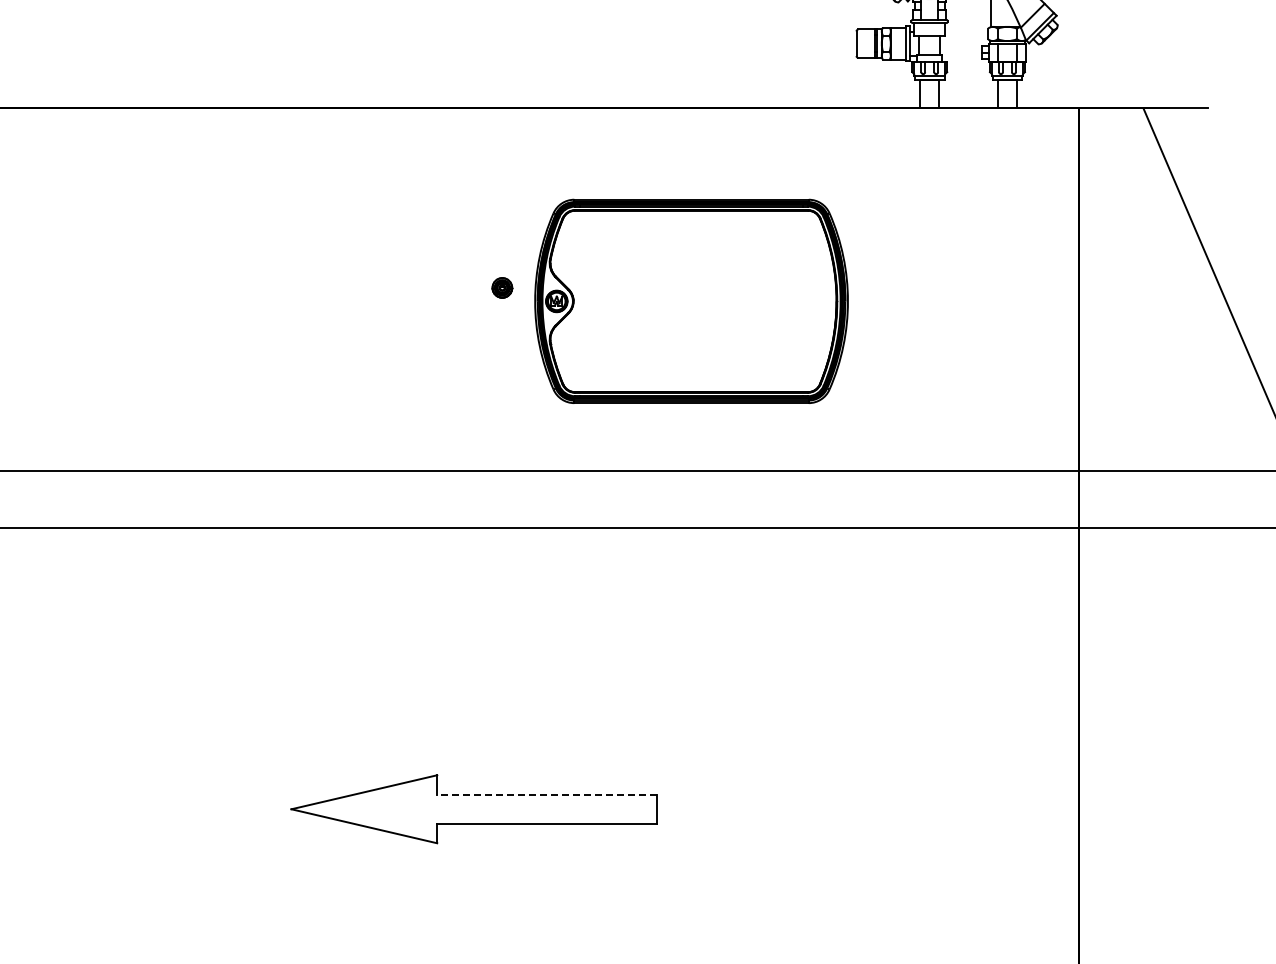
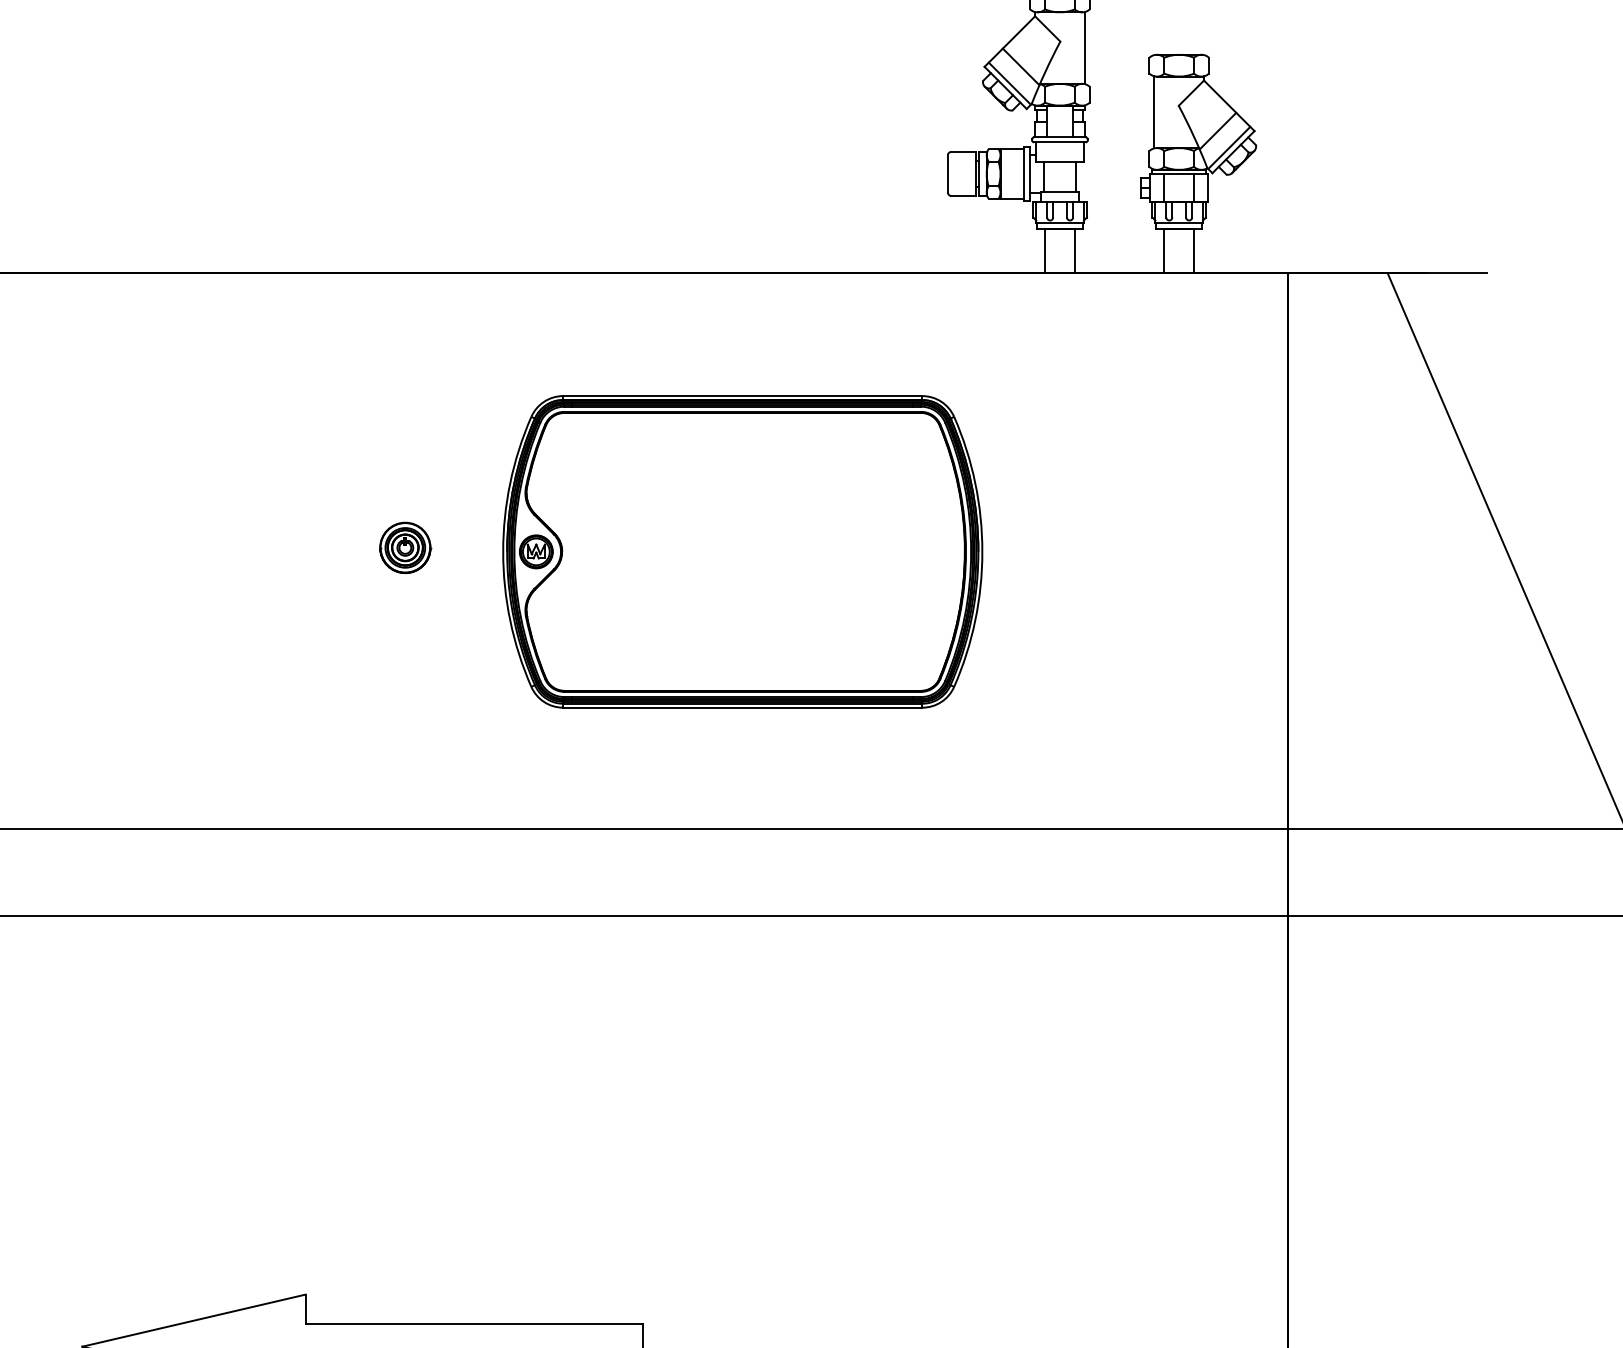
part: (502, 287) -> (405, 547), size x1.67
part: (691, 300) -> (742, 550), moved
line: (547, 794) -> (474, 1324), dashed -> solid

